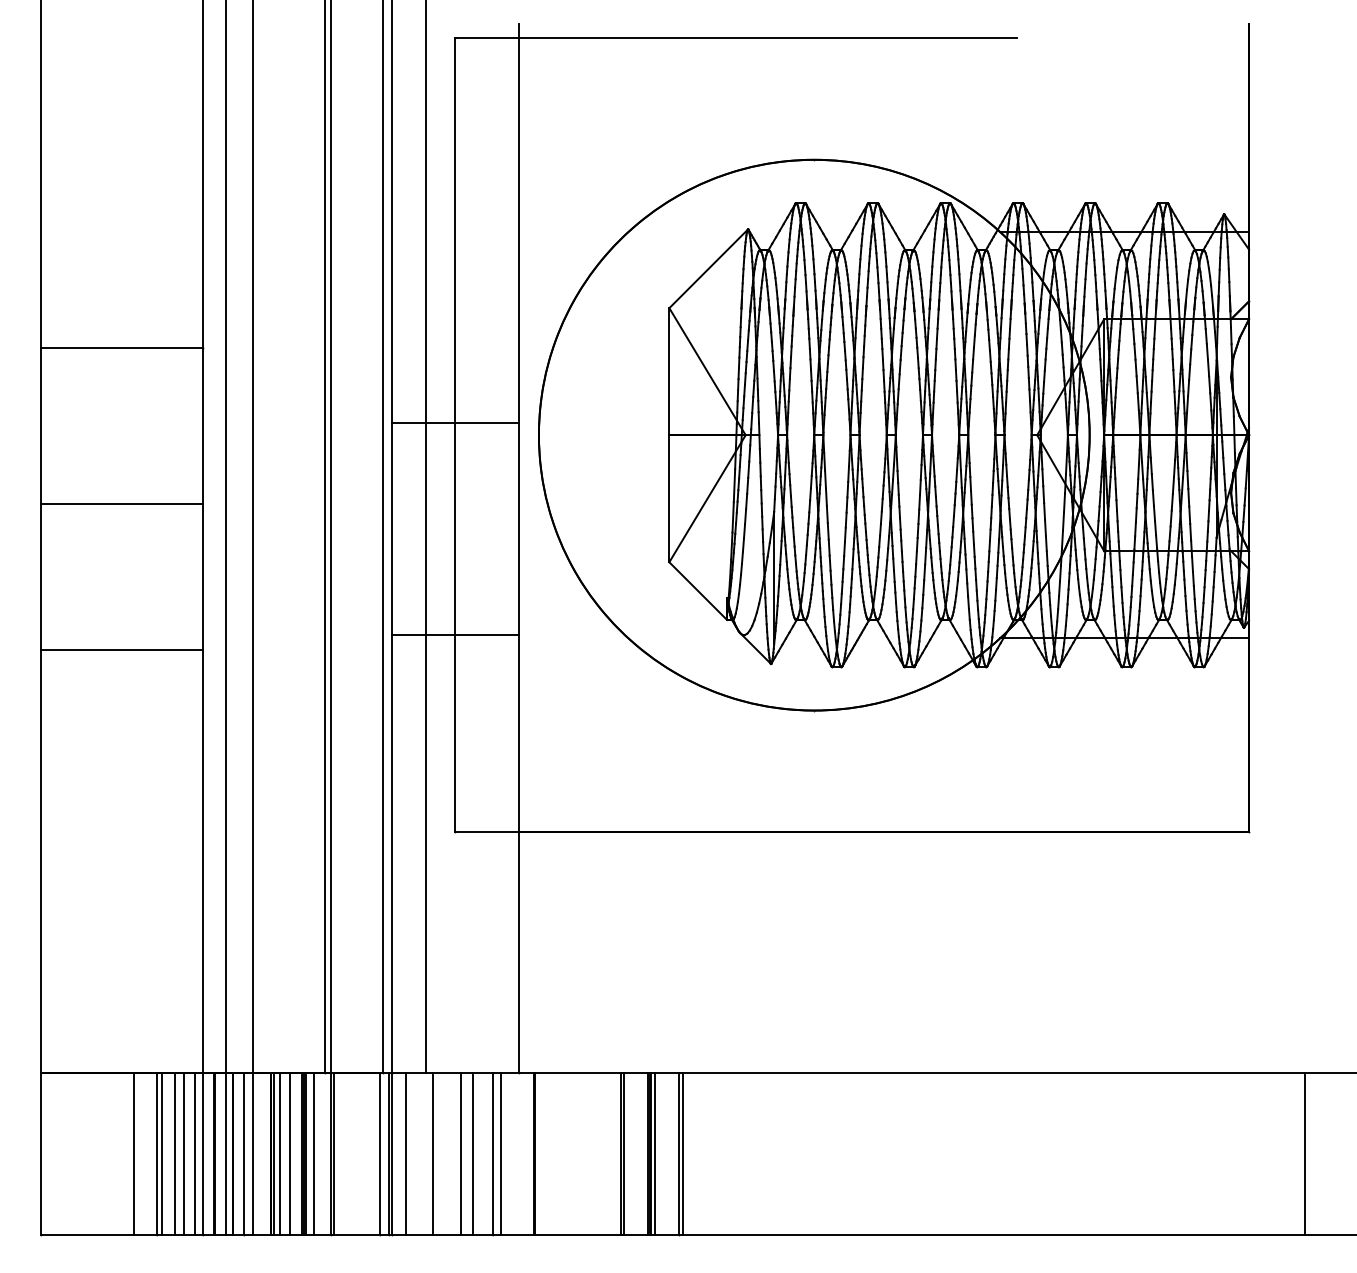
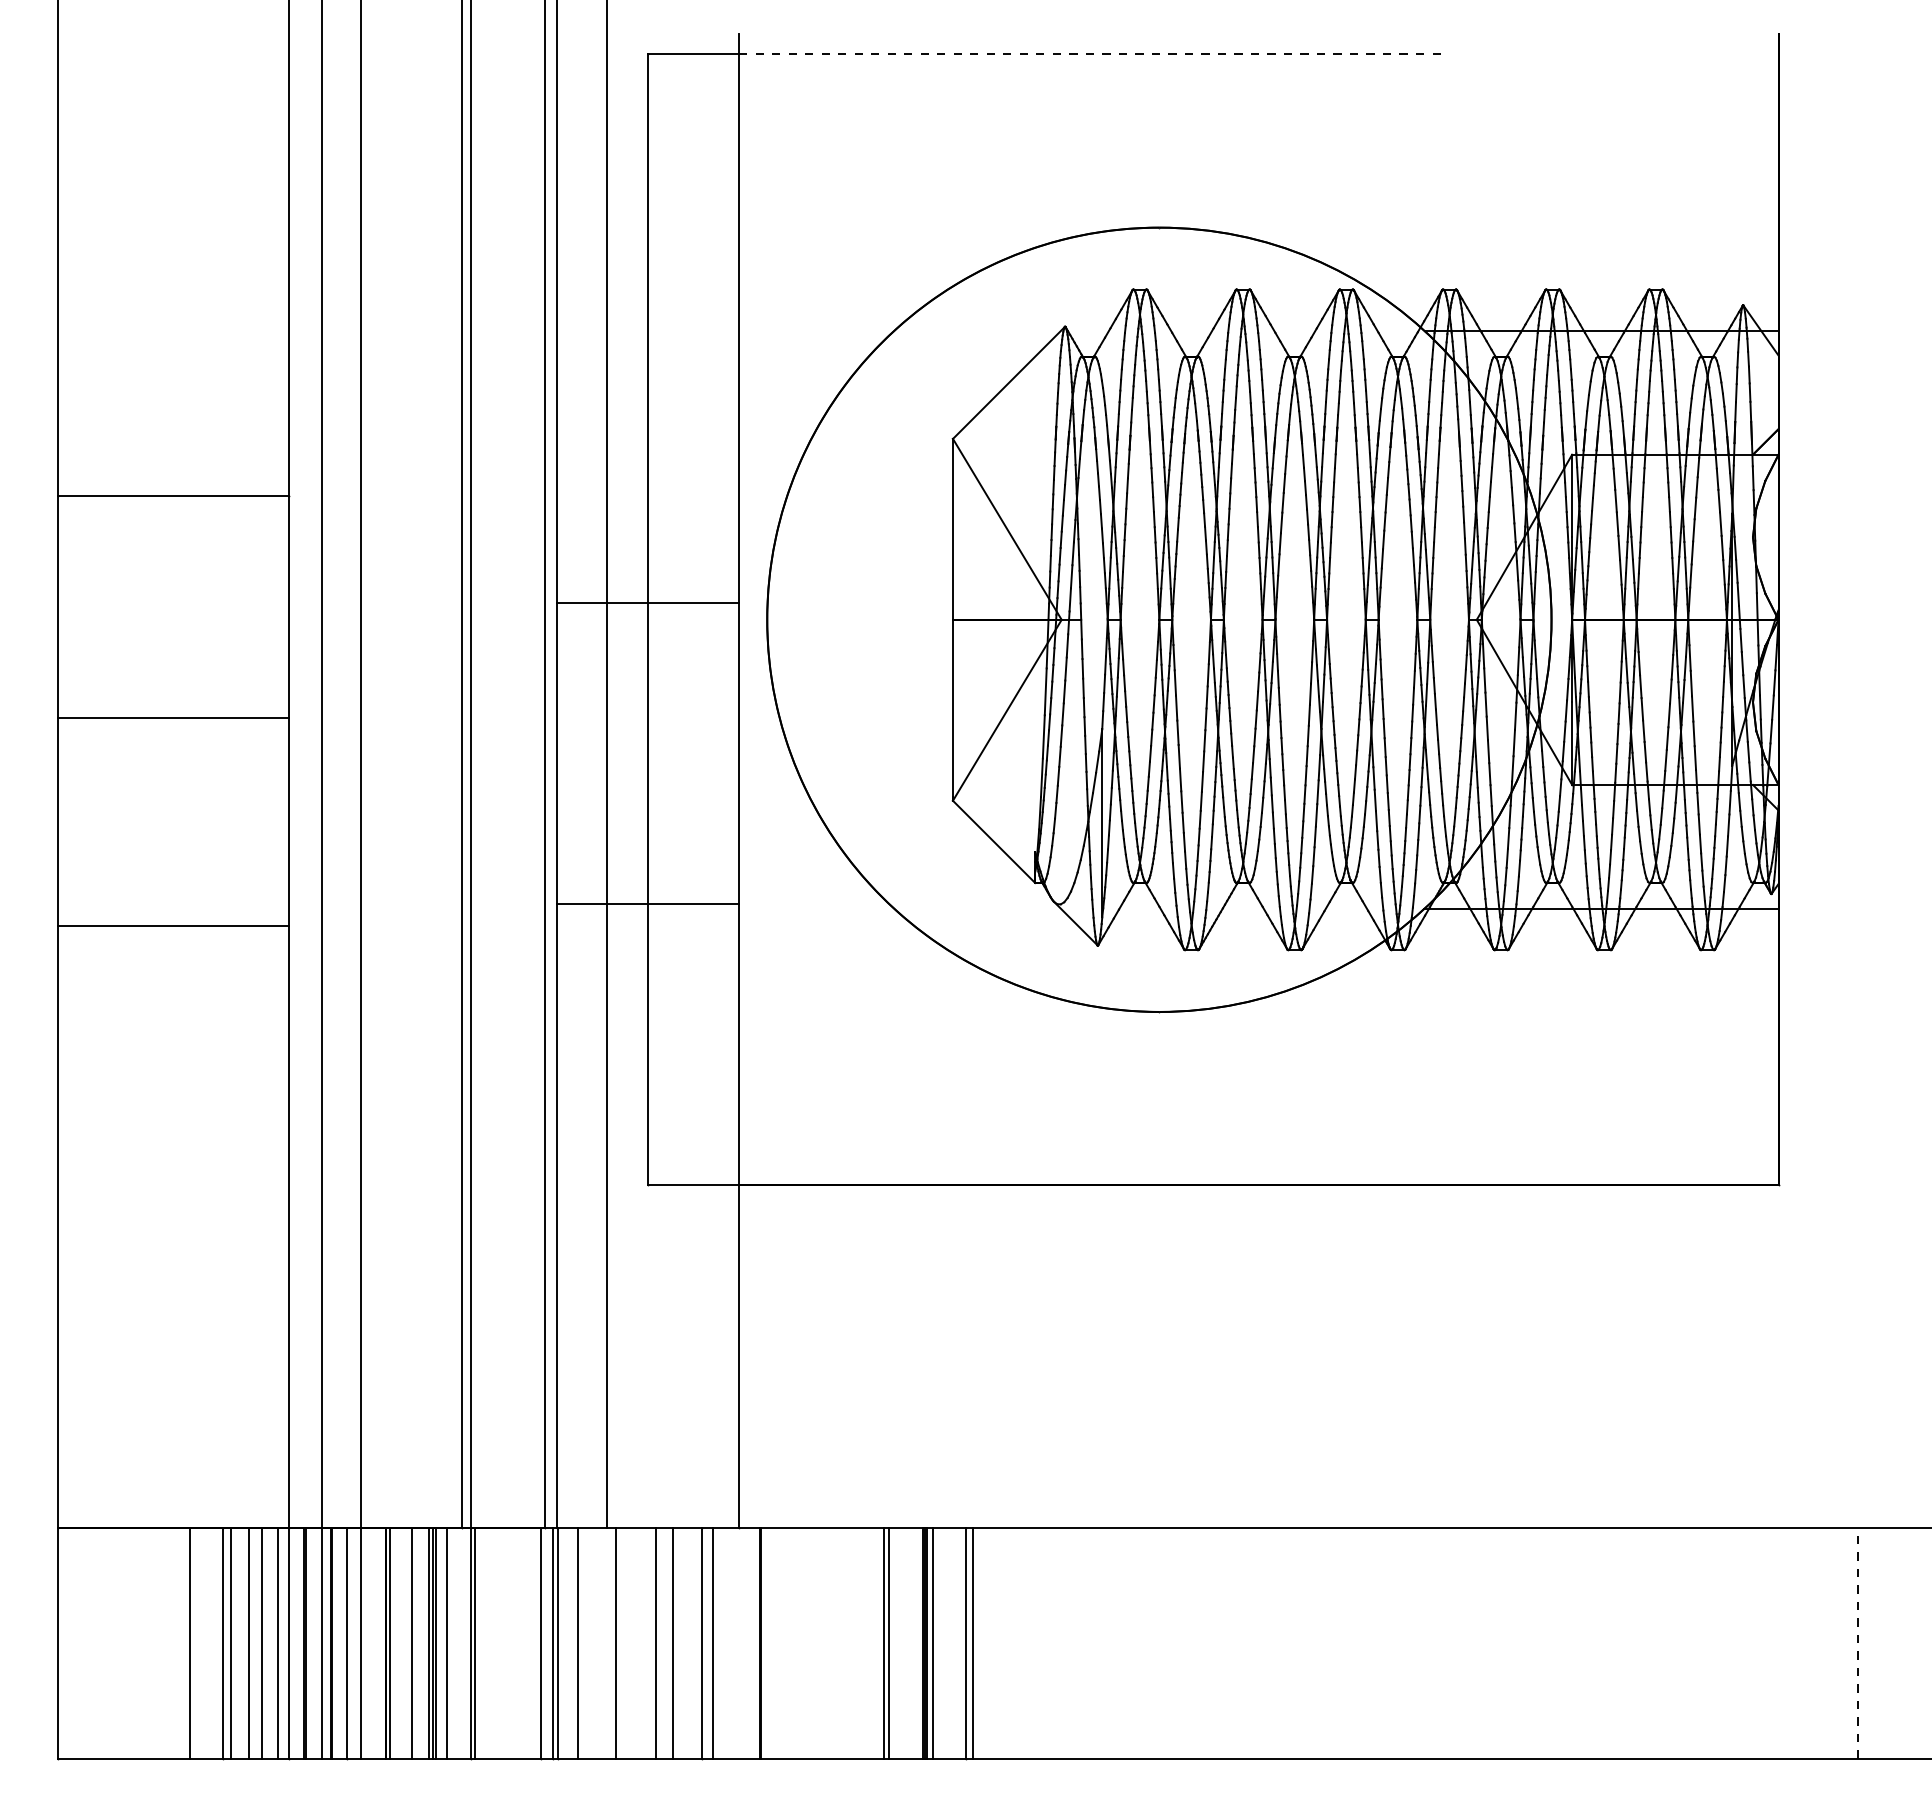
line: (768, 38) -> (1093, 54), solid -> dashed
line: (279, 1153) -> (397, 1642), removed
line: (1304, 1154) -> (1857, 1643), solid -> dashed

